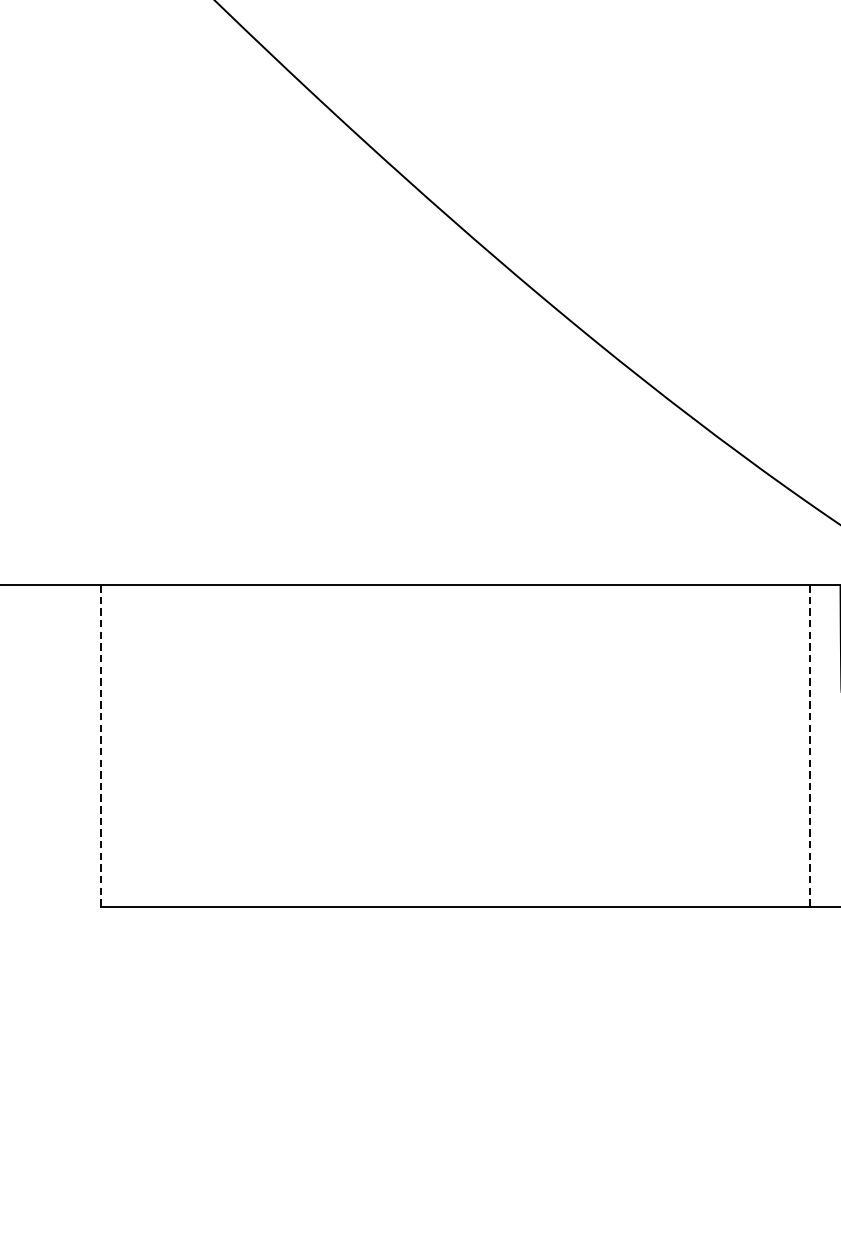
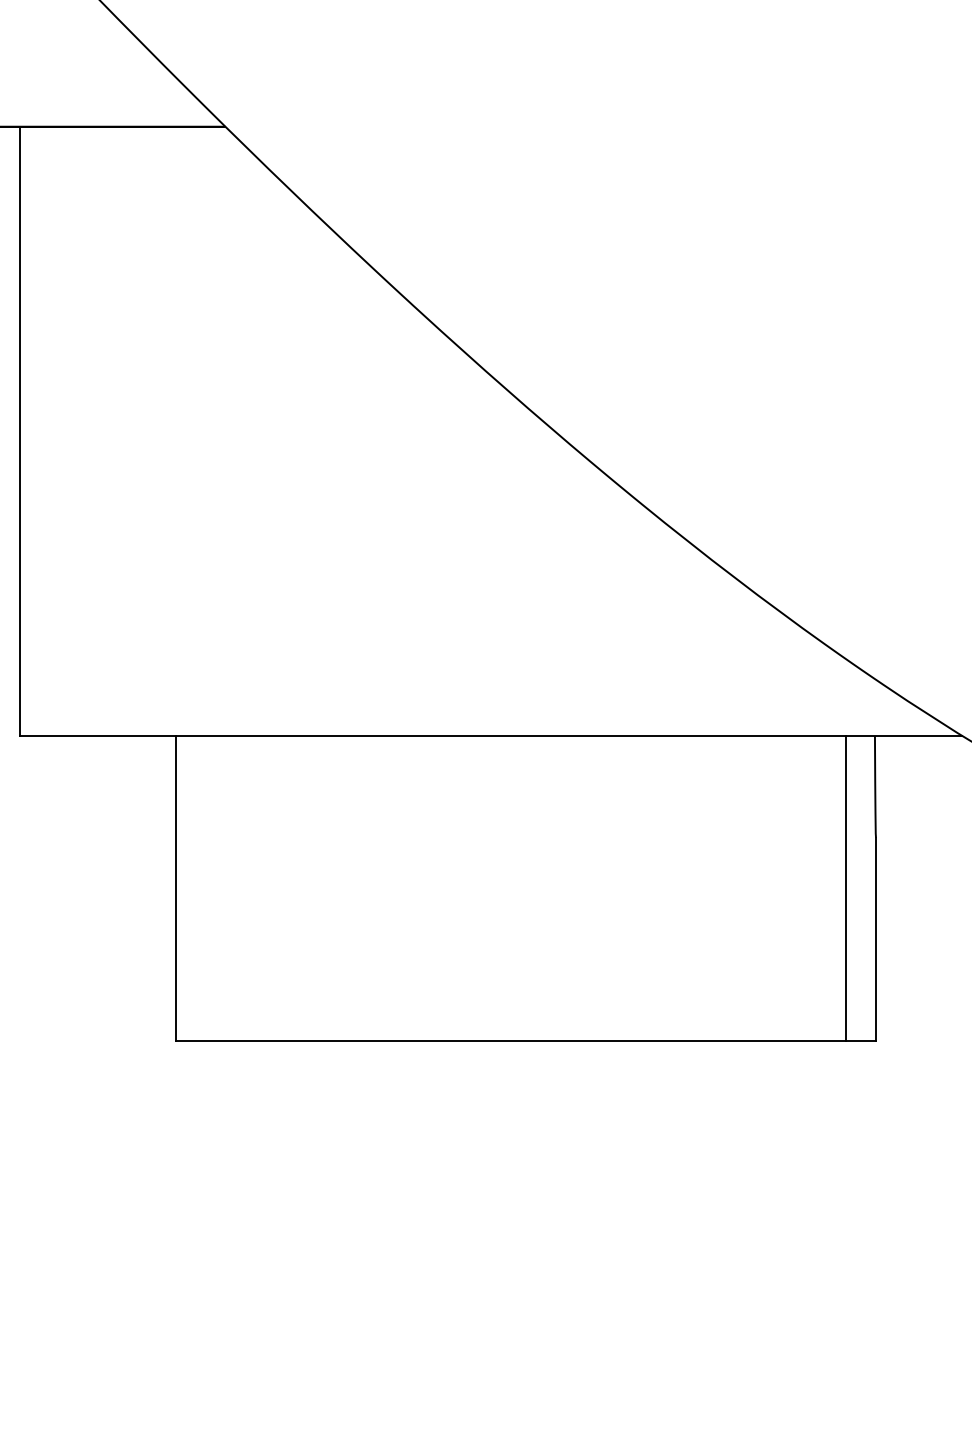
line: (100, 746) -> (175, 888), dashed -> solid
line: (809, 746) -> (845, 888), dashed -> solid

